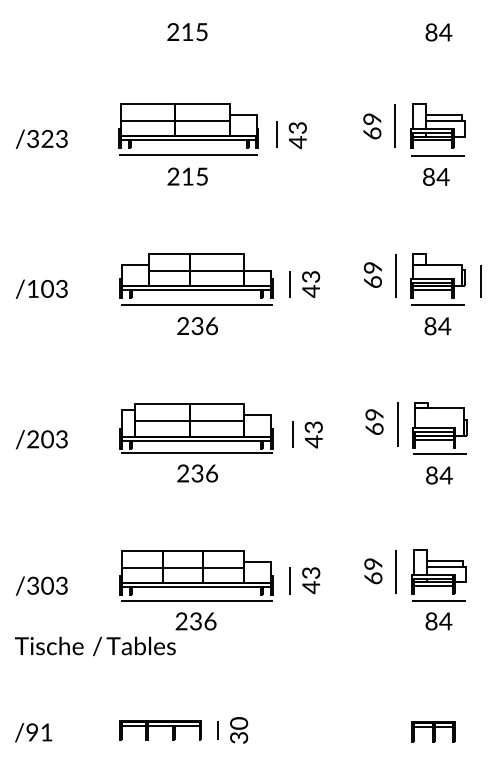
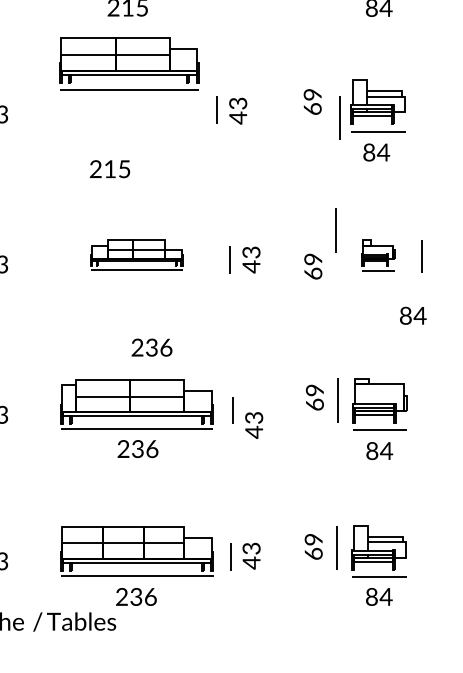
line: (394, 125) -> (338, 118), moved
part: (188, 129) -> (128, 64), moved
text: (187, 176) -> (109, 169), moved
text: (372, 274) -> (312, 266), moved
line: (395, 275) -> (335, 230), moved
part: (196, 279) -> (136, 255), size x0.6
part: (437, 279) -> (377, 255), size x0.6
text: (197, 326) -> (151, 348), moved
text: (437, 326) -> (412, 316), moved
text: (313, 434) -> (253, 425), moved

